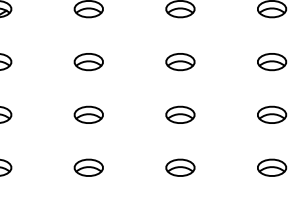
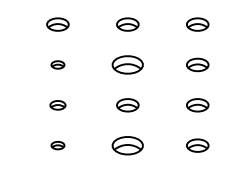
part: (88, 61) -> (57, 64), size x0.6
part: (180, 61) -> (127, 64), size x1.4
part: (88, 115) -> (57, 105), size x0.7
part: (88, 167) -> (57, 145), size x0.6
part: (180, 167) -> (127, 145), size x1.4

